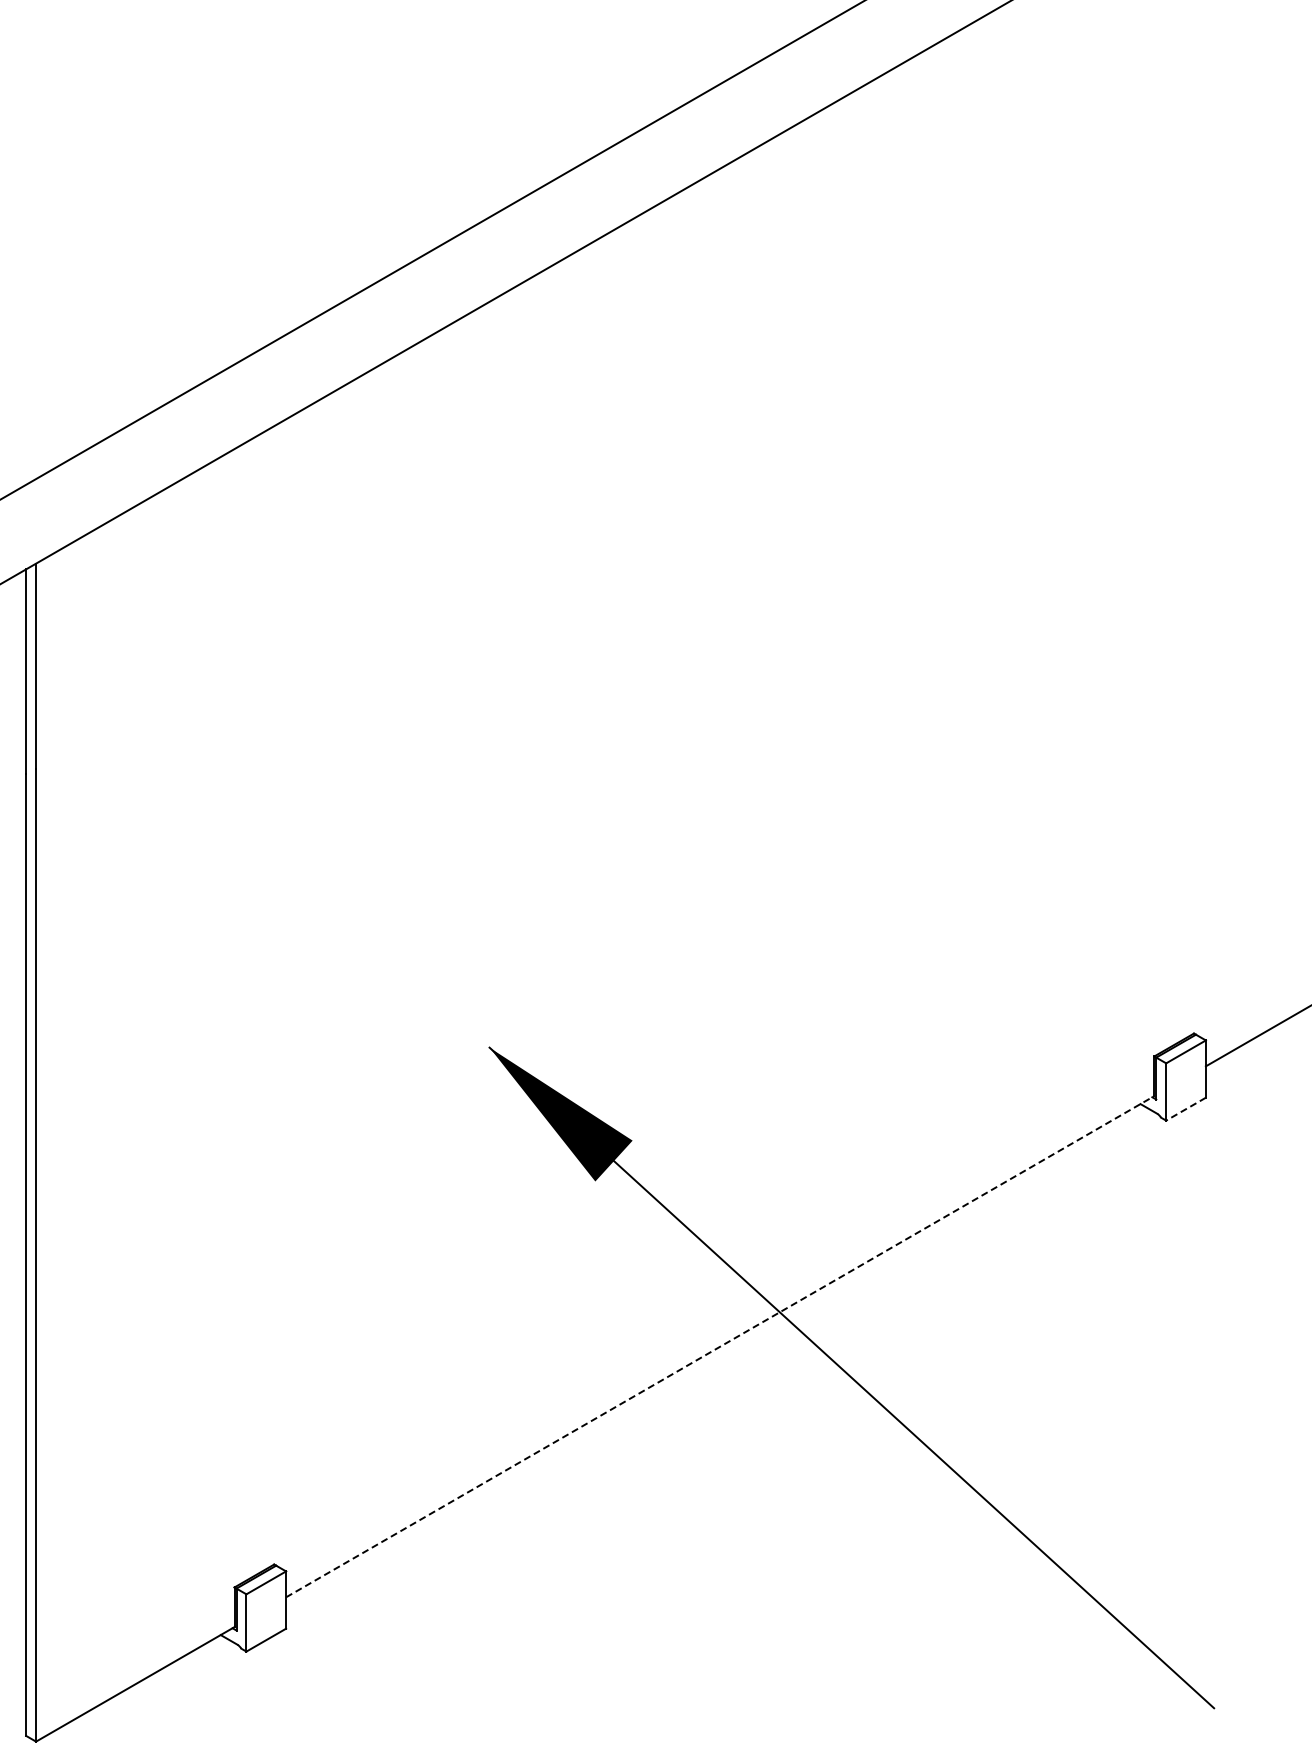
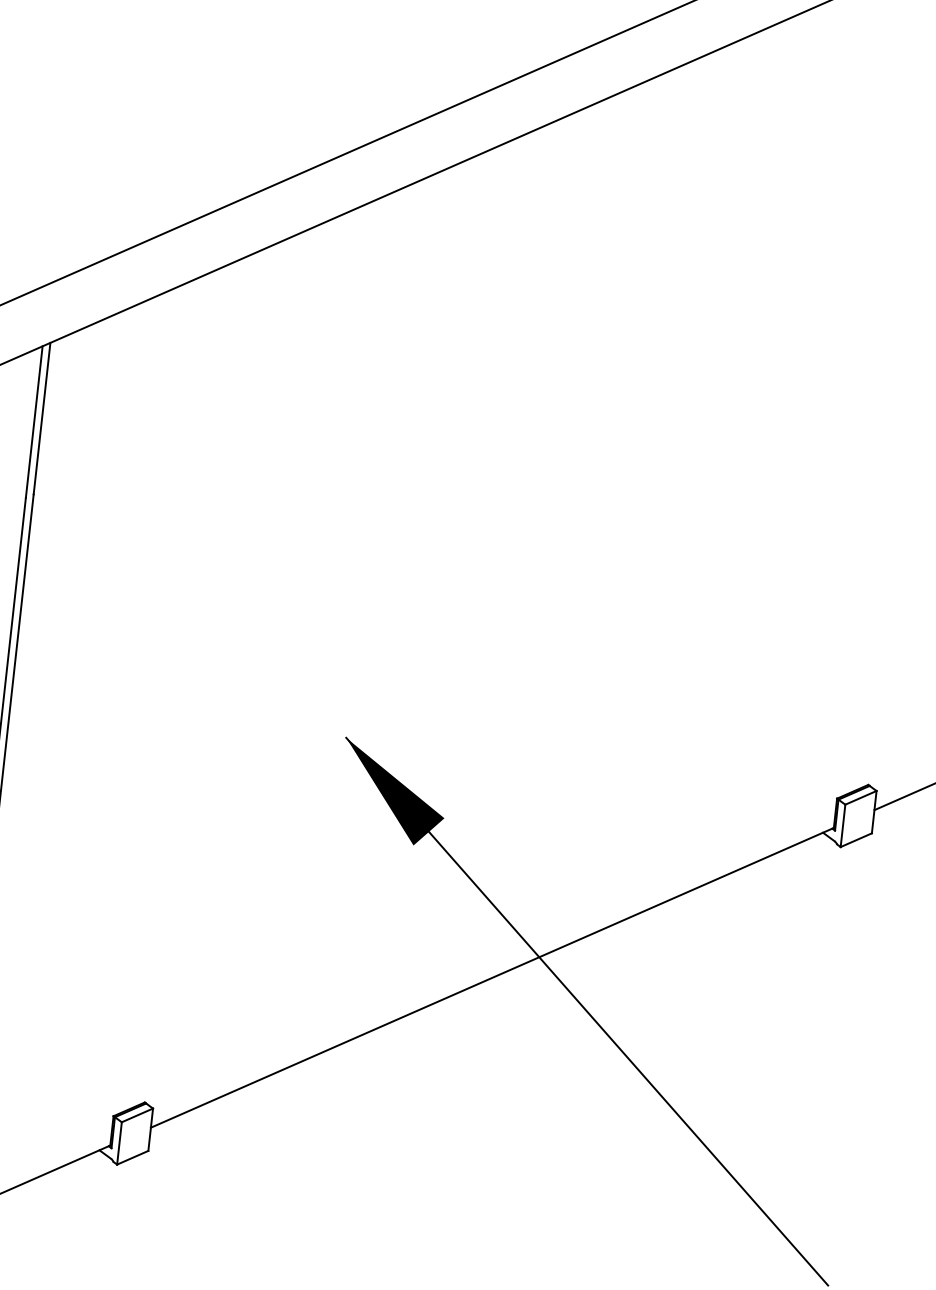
line: (1186, 1109) -> (856, 840), dashed -> solid
line: (720, 1346) -> (492, 977), dashed -> solid

